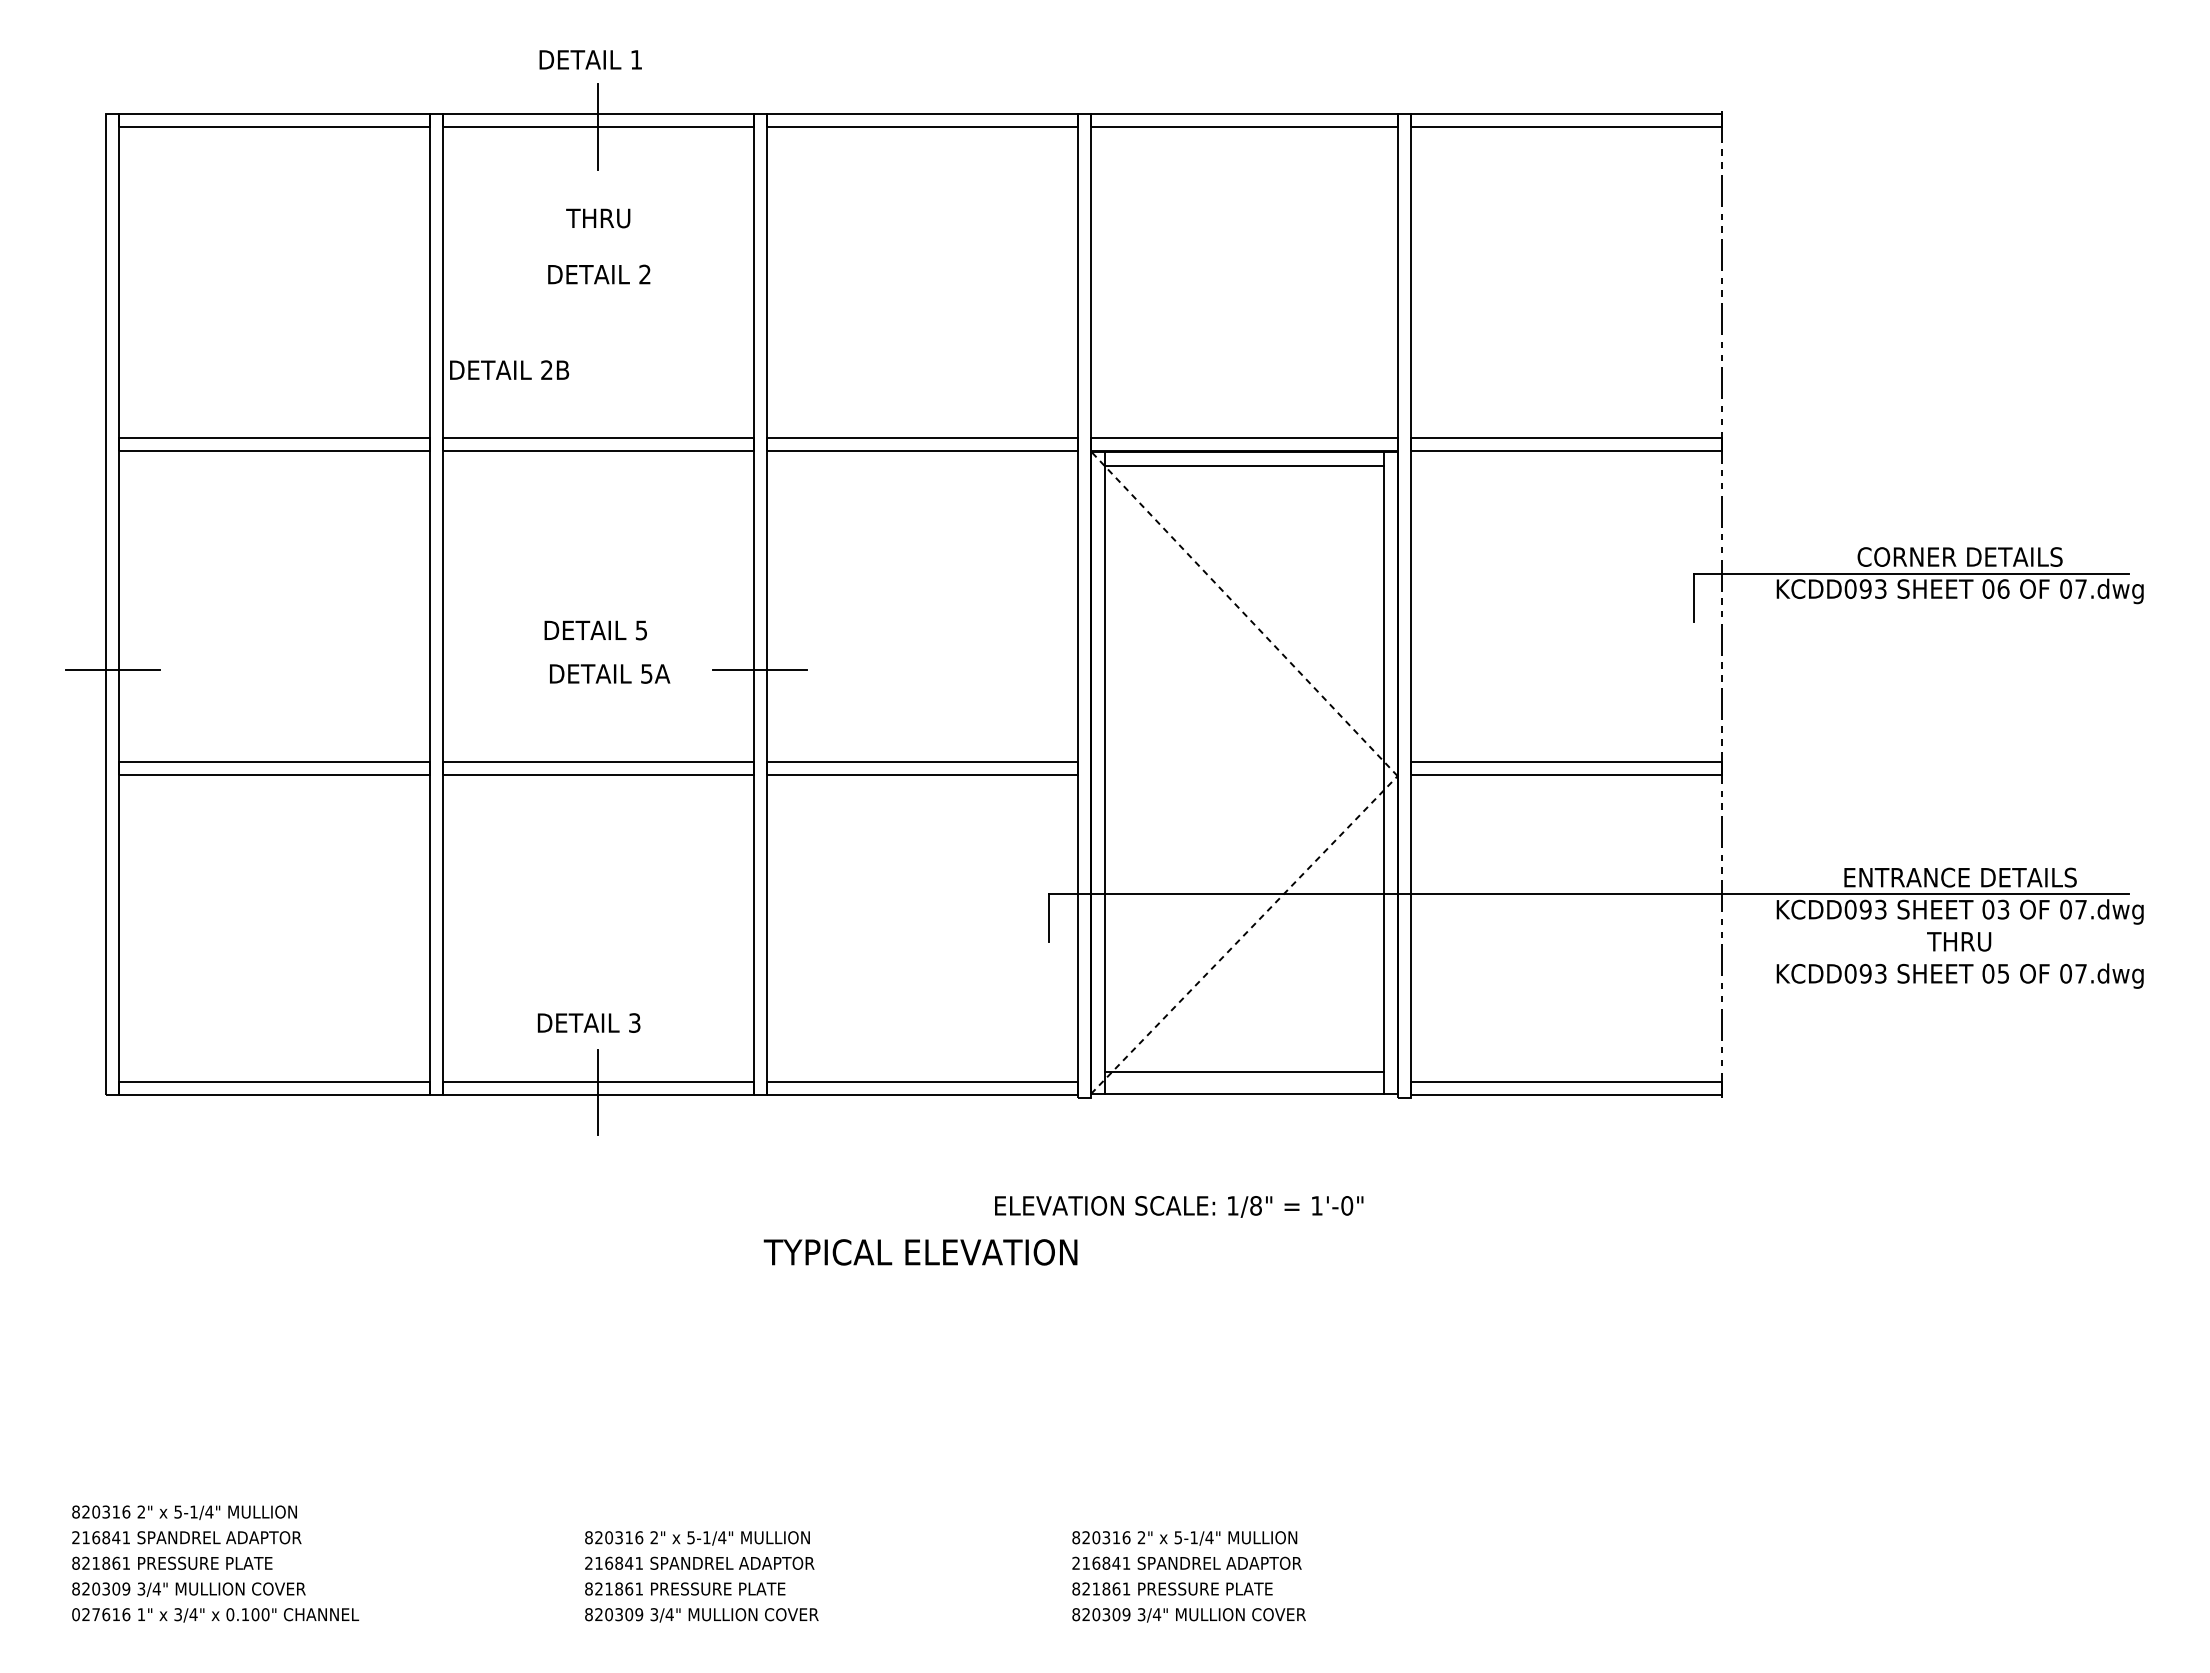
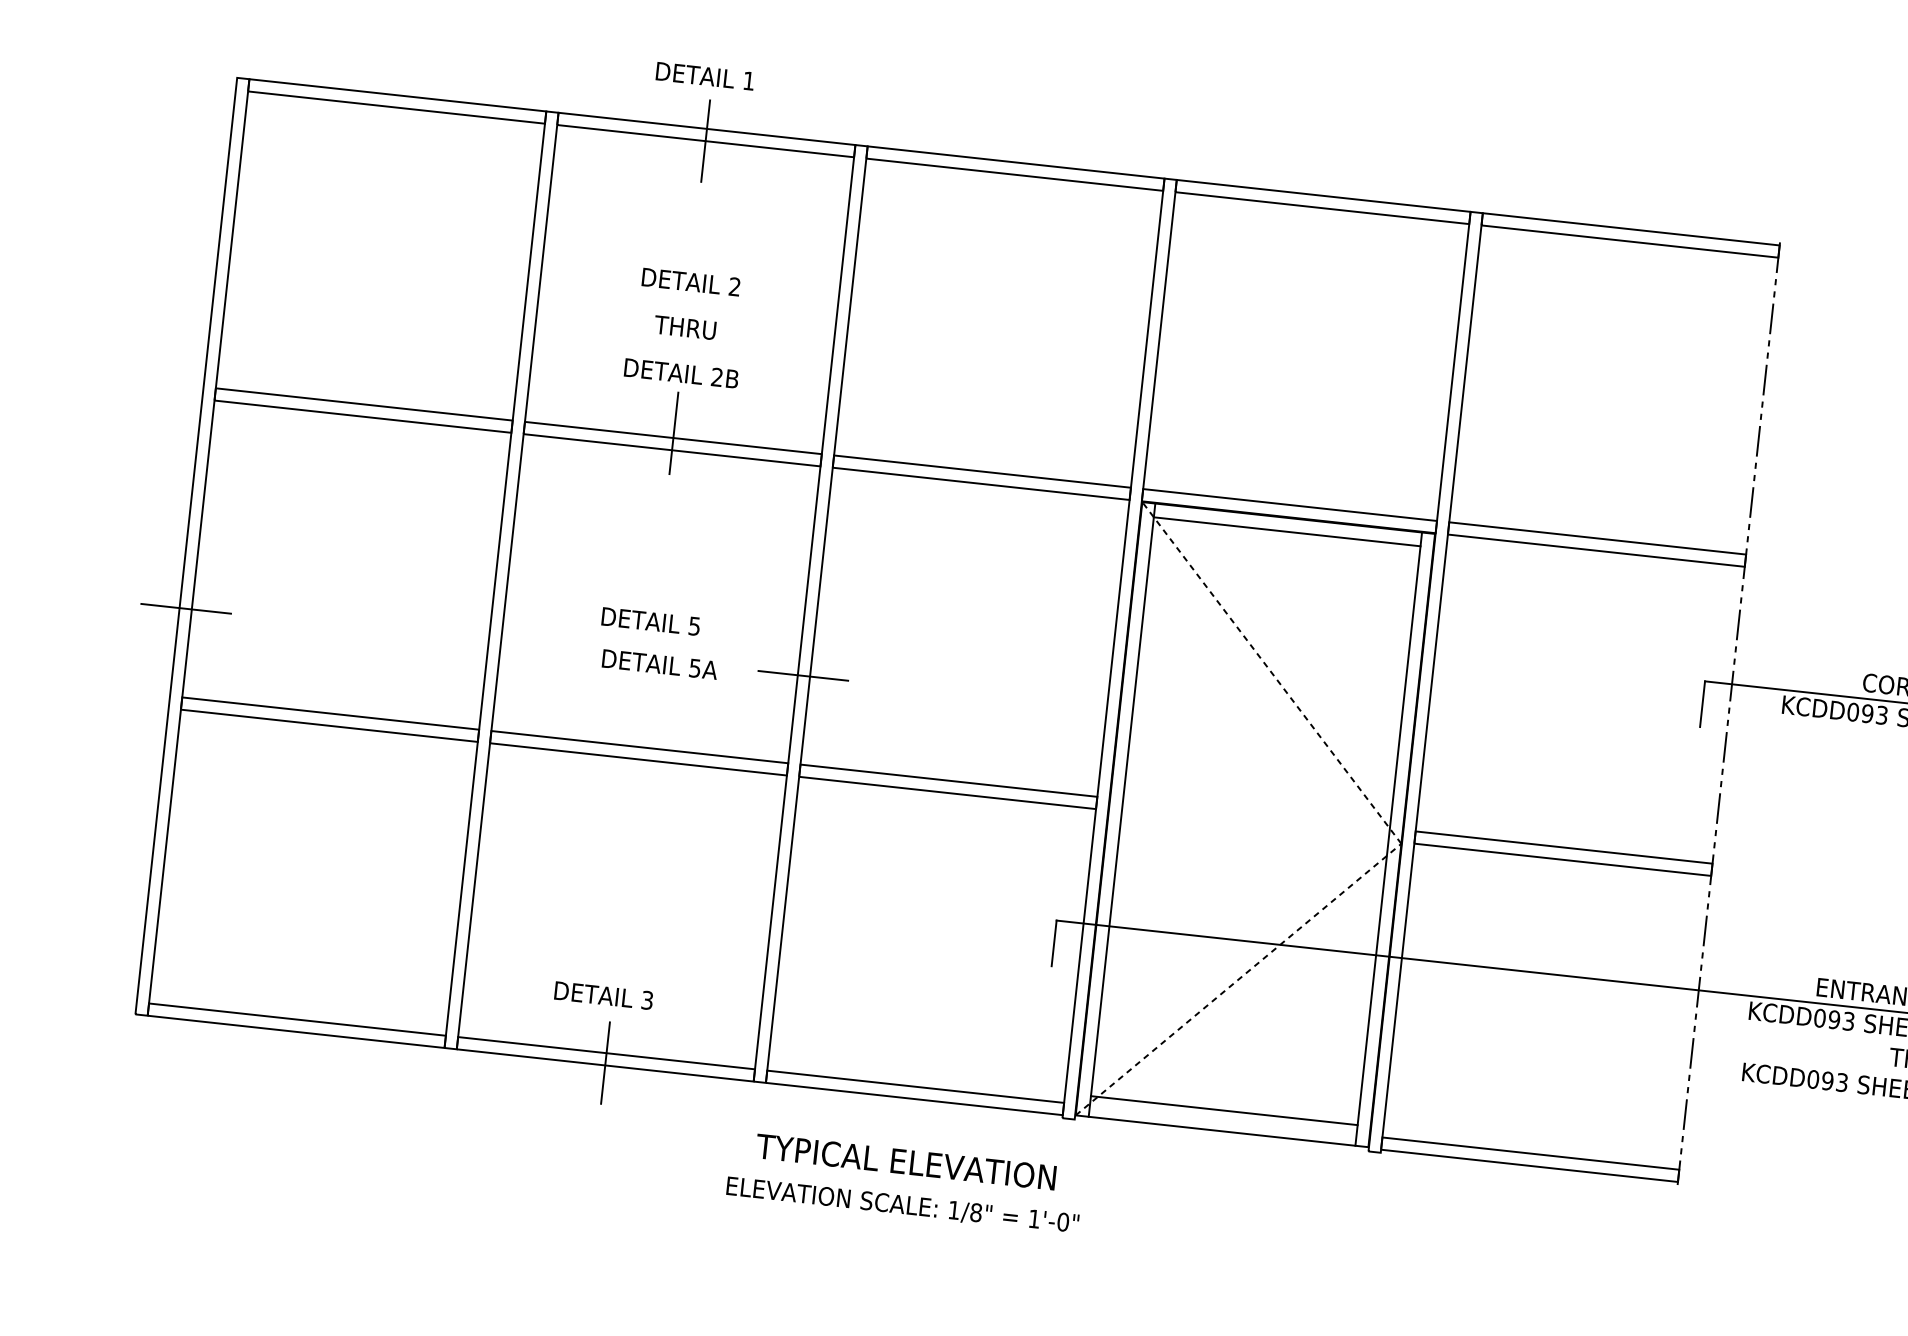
text: (598, 218) -> (685, 327), moved
text: (509, 369) -> (681, 372), moved
line: (598, 432) -> (674, 432), added
text: (1179, 1206) -> (903, 1205), moved
text: (920, 1252) -> (905, 1162), moved

